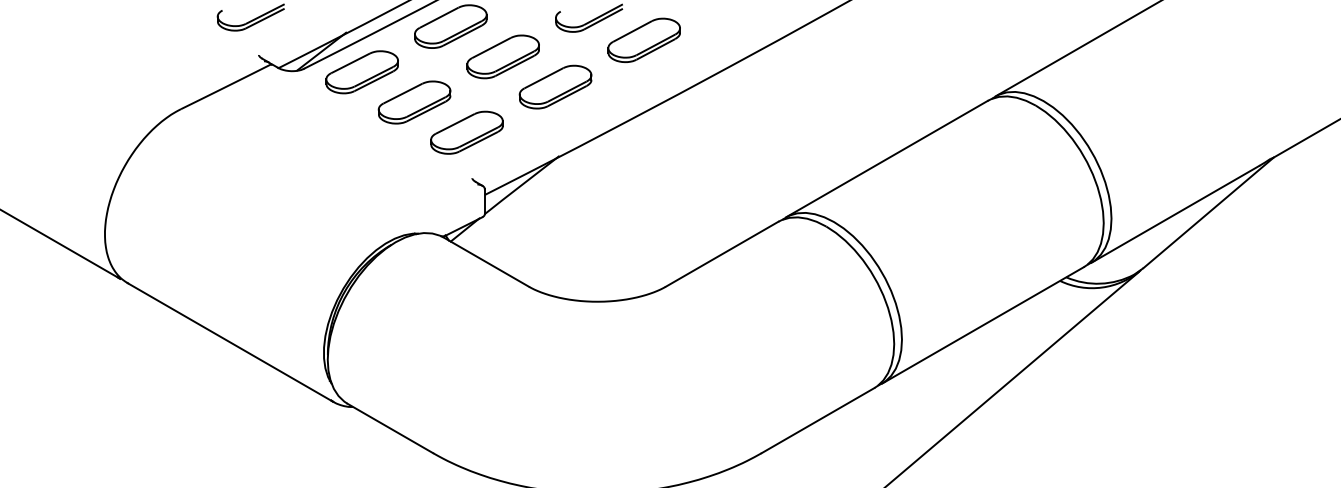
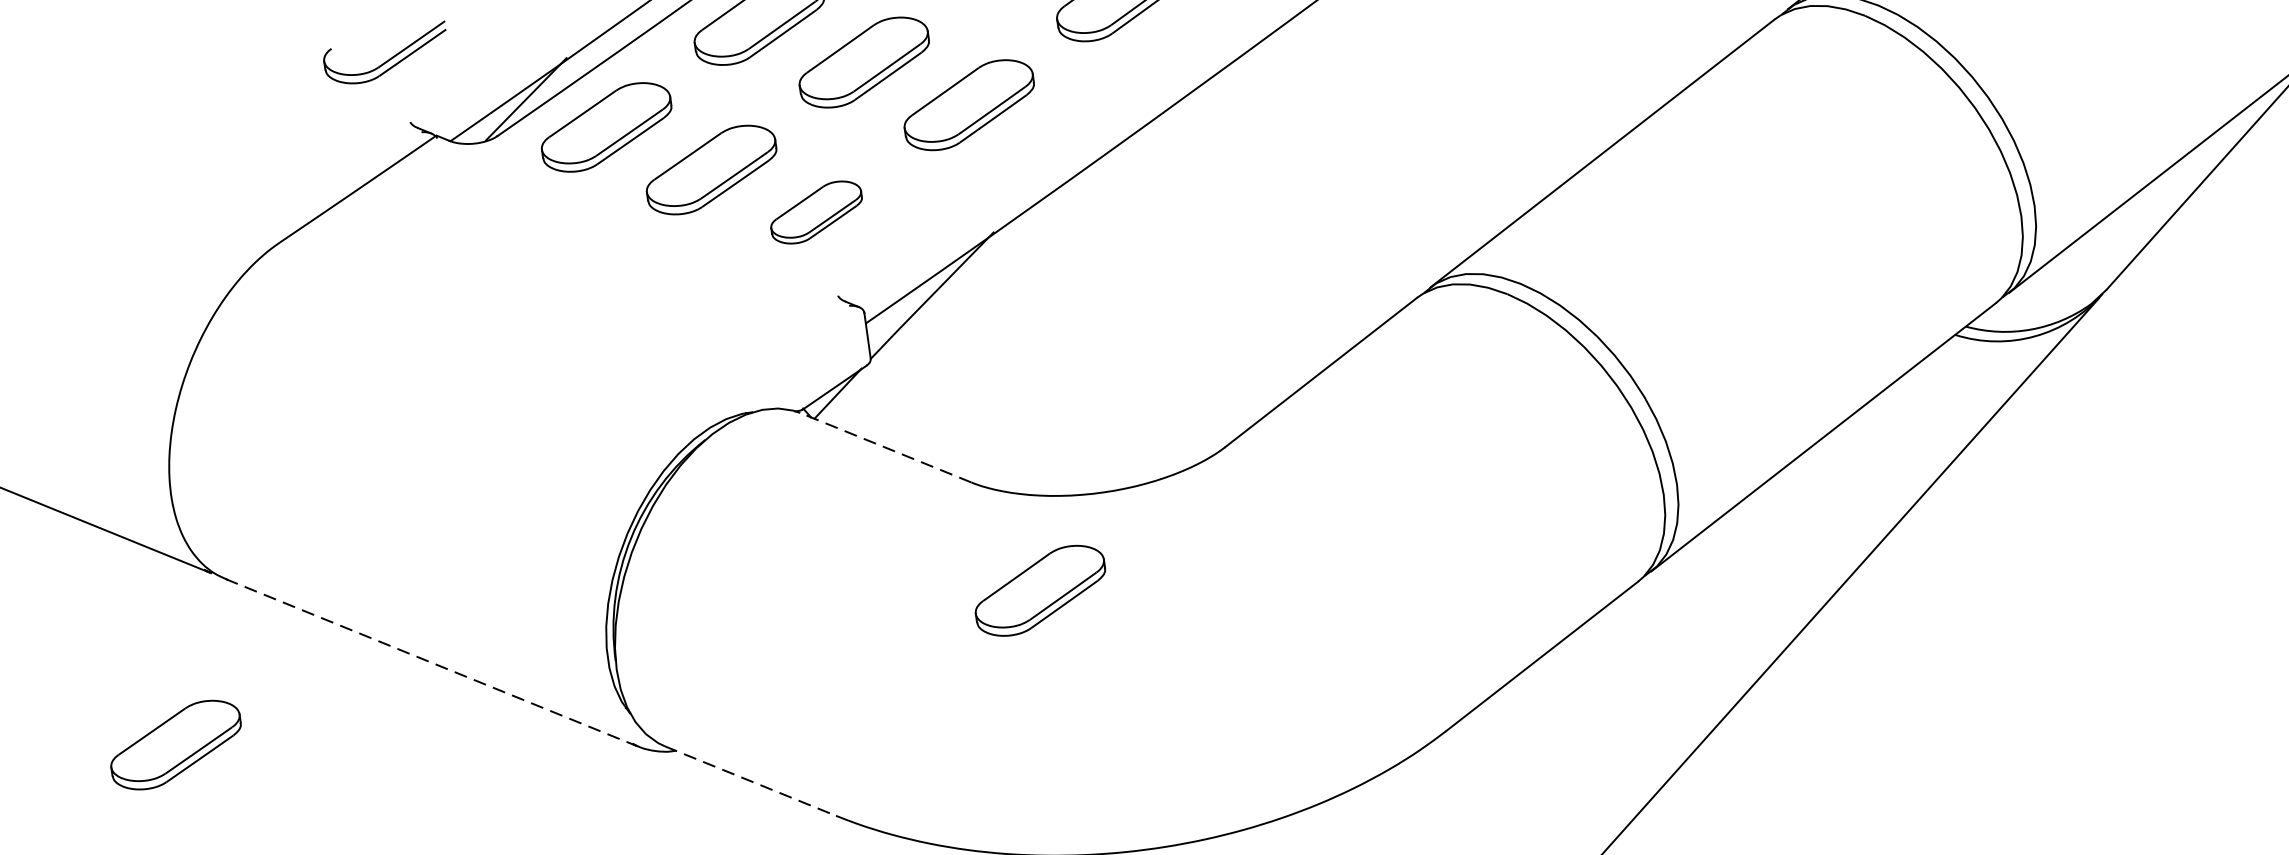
part: (466, 132) -> (815, 212), size x0.7
line: (485, 261) -> (884, 446), solid -> dashed
line: (230, 342) -> (431, 662), solid -> dashed
part: (557, 348) -> (1040, 589), added
part: (88, 367) -> (174, 745), added
line: (390, 428) -> (750, 781), solid -> dashed

